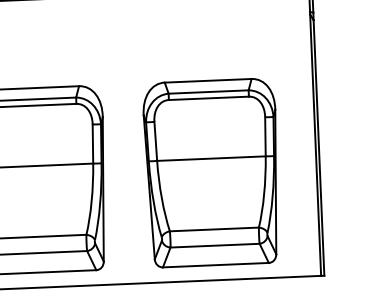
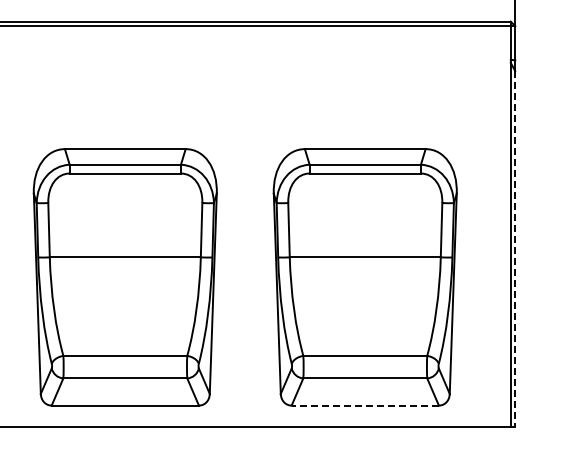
line: (319, 147) -> (515, 248), solid -> dashed
line: (216, 265) -> (365, 405), solid -> dashed

